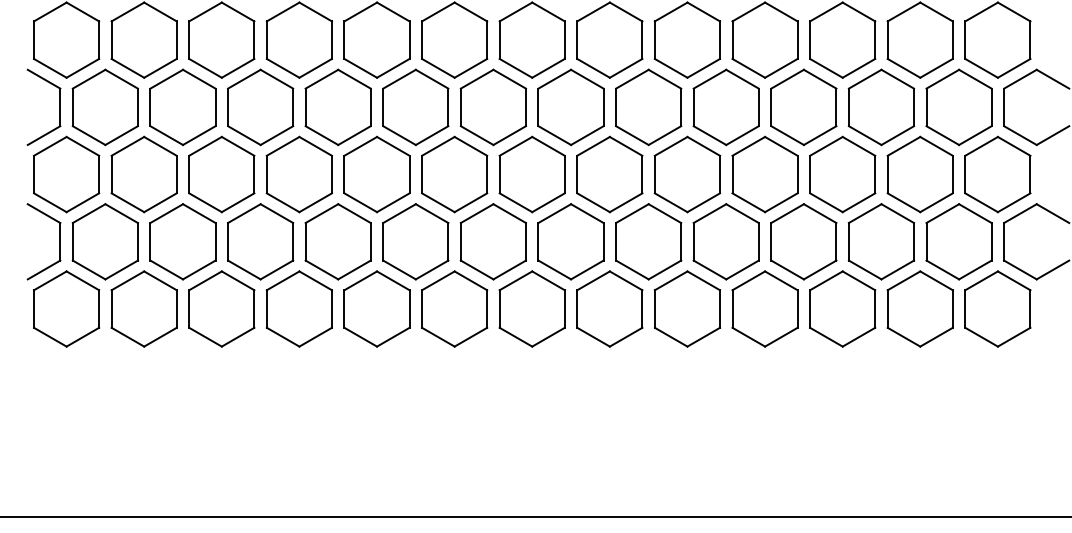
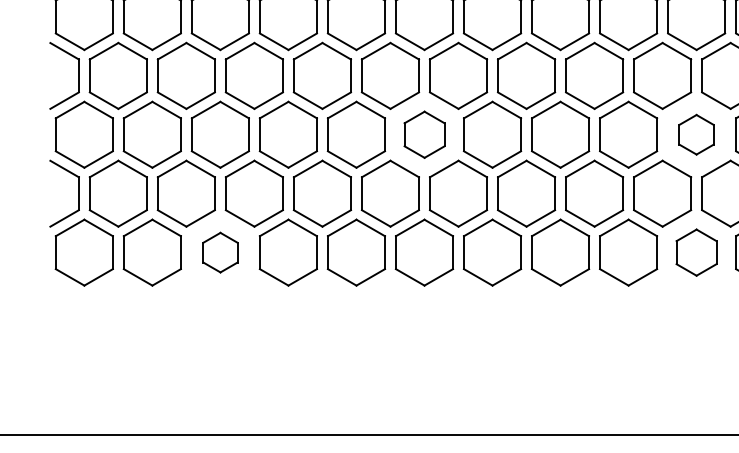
part: (454, 174) -> (424, 134), size x0.7
part: (764, 174) -> (696, 134), size x0.6
part: (221, 308) -> (220, 252), size x0.6
part: (764, 308) -> (696, 252), size x0.7

